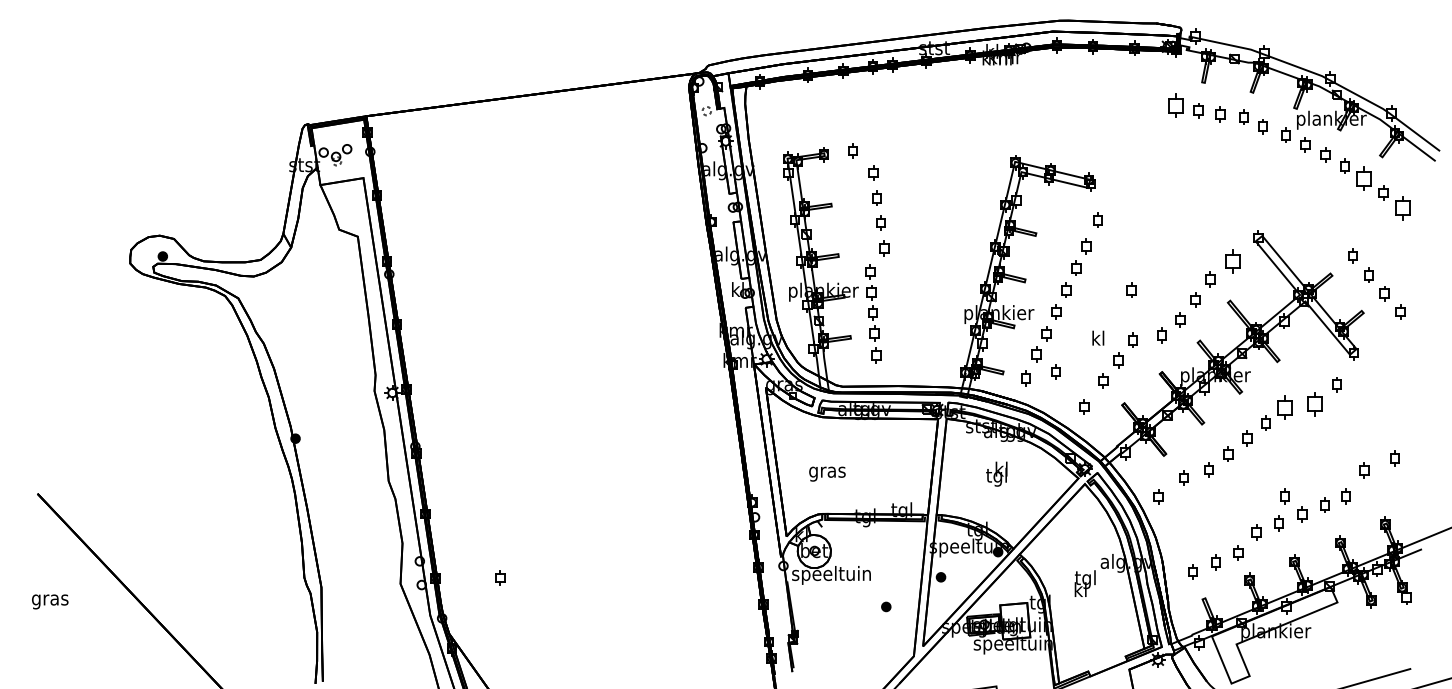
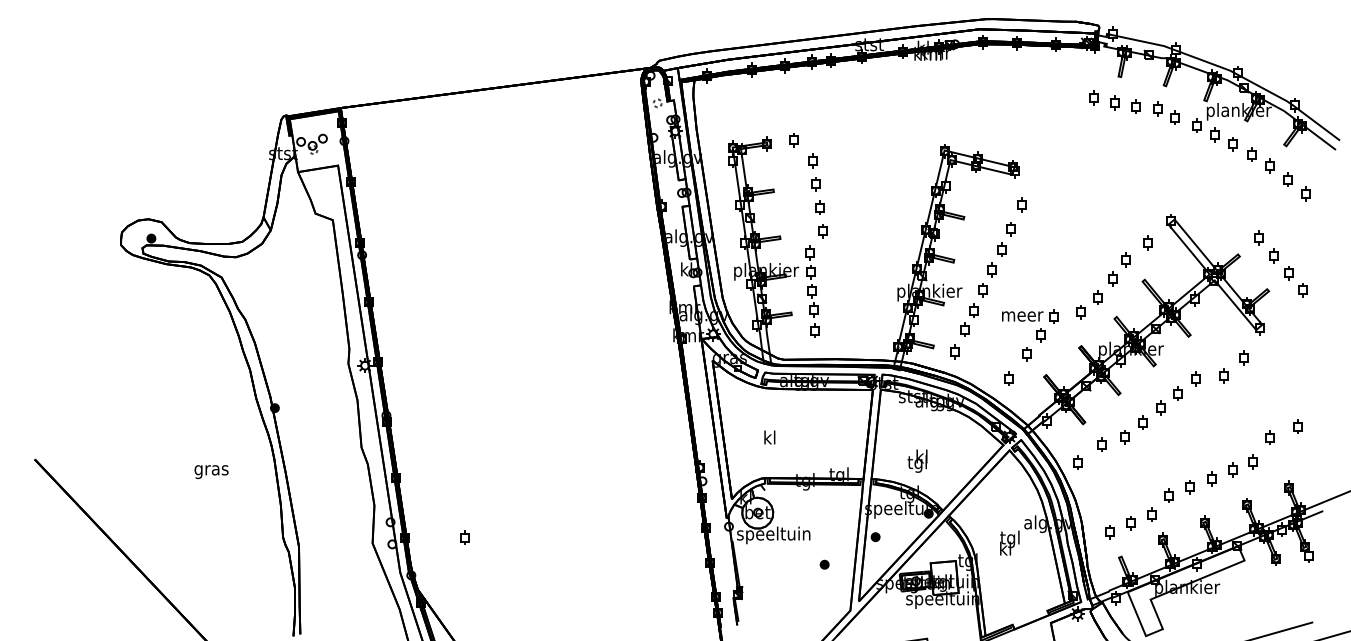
part: (1175, 104) -> (1093, 97), size x0.62
part: (1364, 177) -> (1269, 165), size x0.62
part: (1402, 208) -> (1305, 193), size x0.62
part: (1233, 260) -> (1147, 242), size x0.62
part: (1131, 289) -> (1052, 269), removed
text: (1098, 338) -> (1022, 314), kl -> meer
part: (1055, 371) -> (982, 345), removed
part: (1314, 403) -> (1223, 375), size x0.62
part: (1284, 406) -> (1195, 378), size x0.62
text: (827, 472) -> (769, 439), gras -> kl
text: (996, 473) -> (917, 460), moved
part: (1284, 496) -> (1195, 461), removed
text: (50, 602) -> (211, 472), moved

